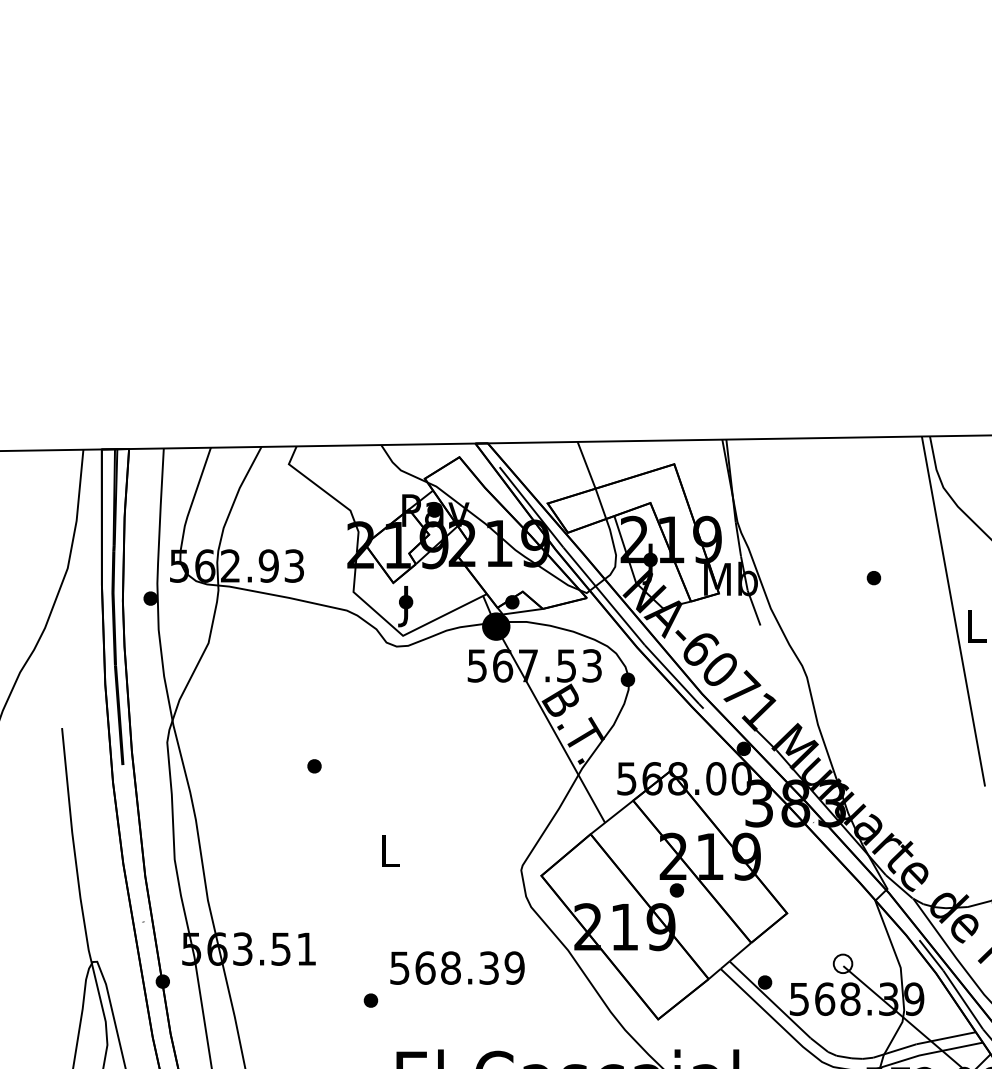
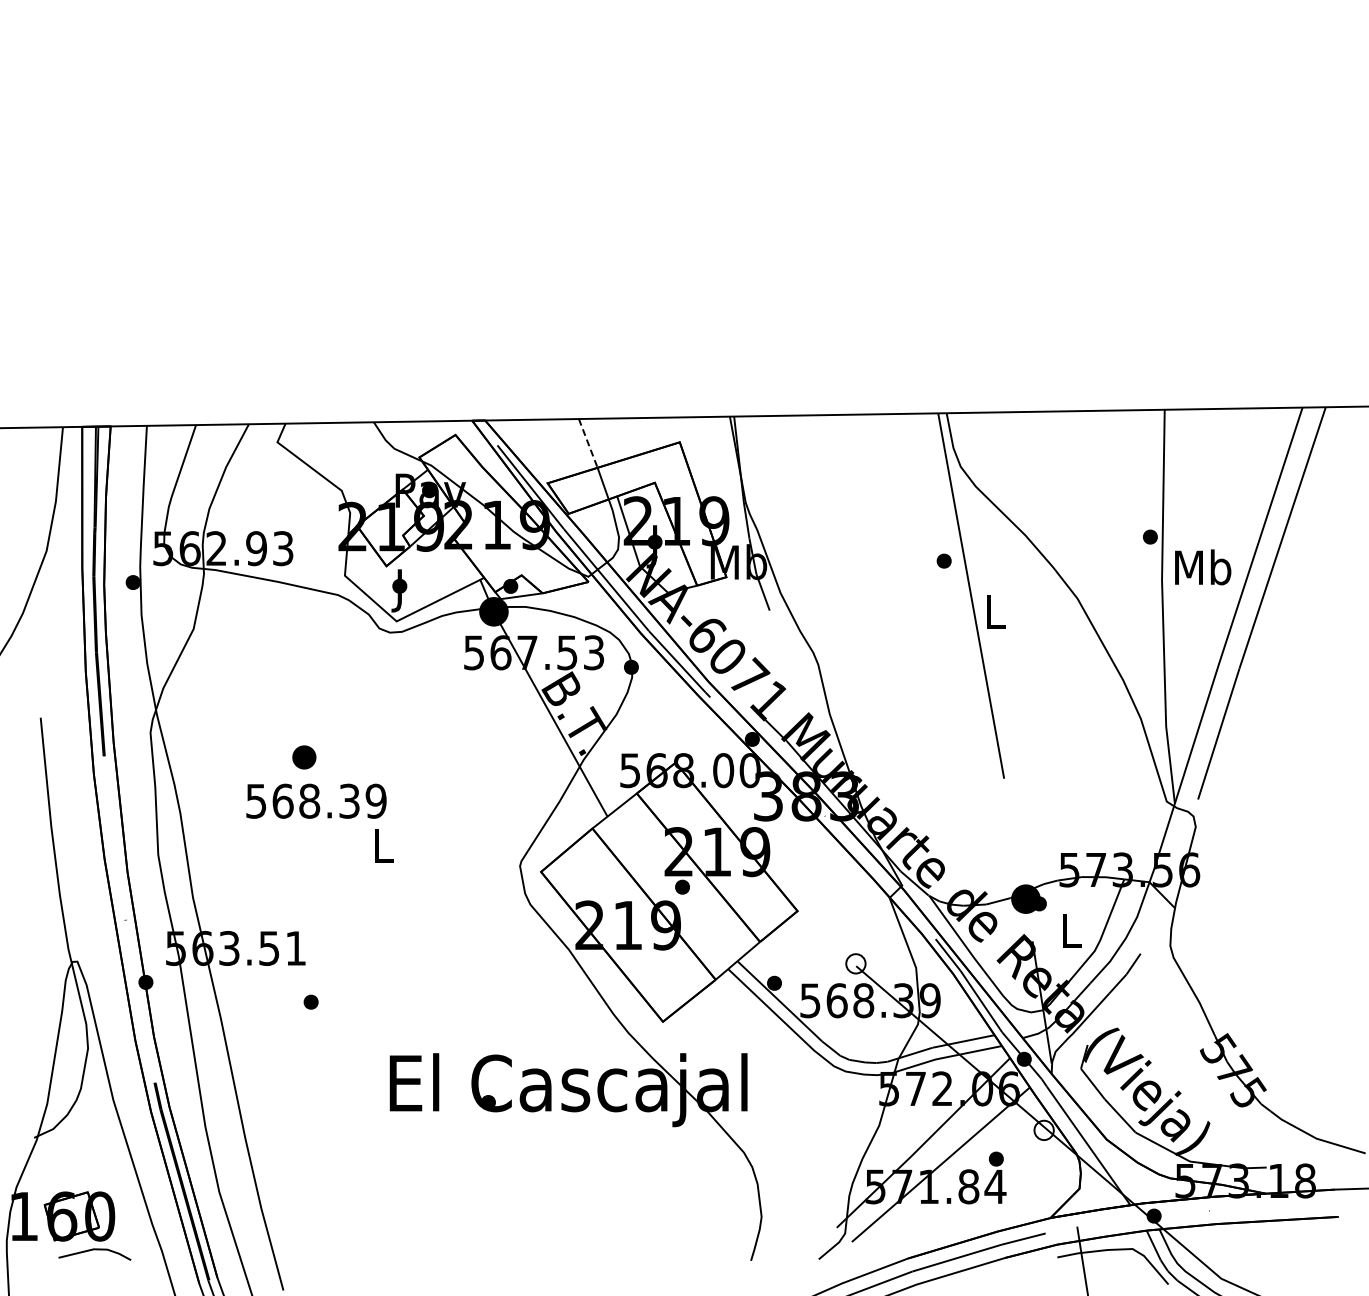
line: (586, 465) -> (588, 443), solid -> dashed
part: (873, 577) -> (943, 560), moved
part: (313, 766) -> (303, 757), size x1.6
text: (457, 967) -> (316, 800), moved
part: (370, 999) -> (310, 1001), moved

